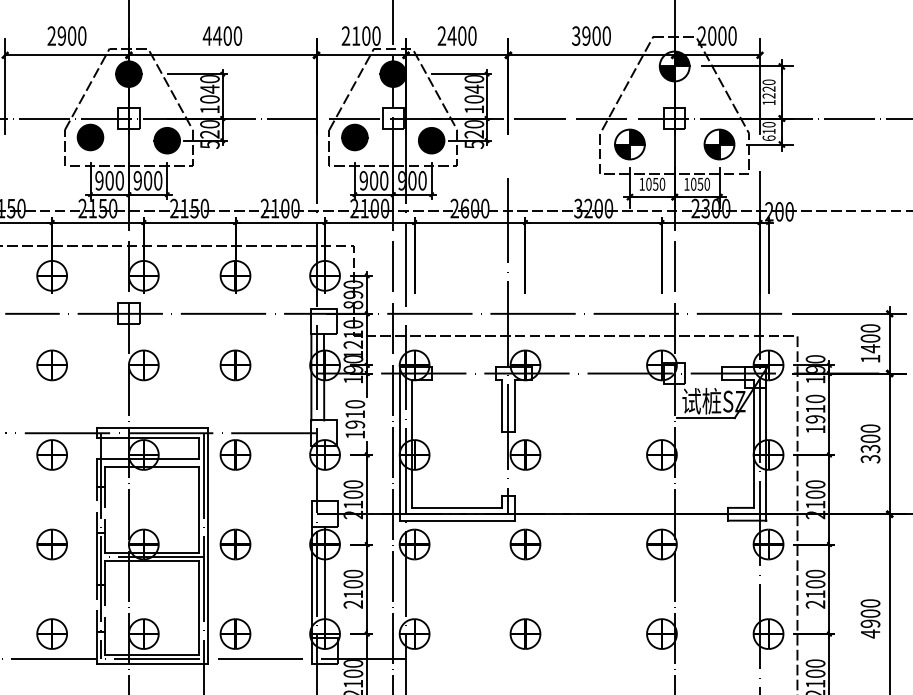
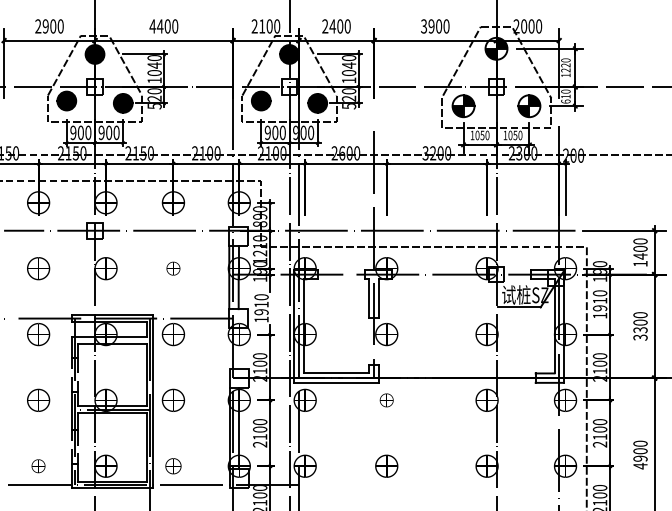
part: (235, 365) -> (173, 268), size x0.6
part: (525, 544) -> (386, 400), size x0.6
part: (51, 633) -> (38, 465), size x0.6
part: (235, 633) -> (173, 465), size x0.7

